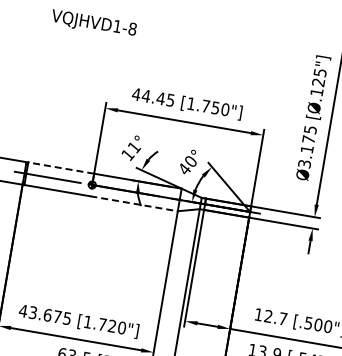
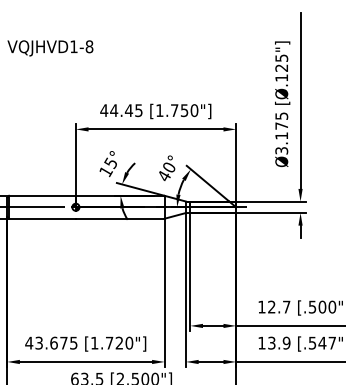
text: (133, 147) -> (110, 163), 11° -> 15°
line: (61, 167) -> (42, 195), dashed -> solid
line: (134, 203) -> (120, 218), dashed -> solid

